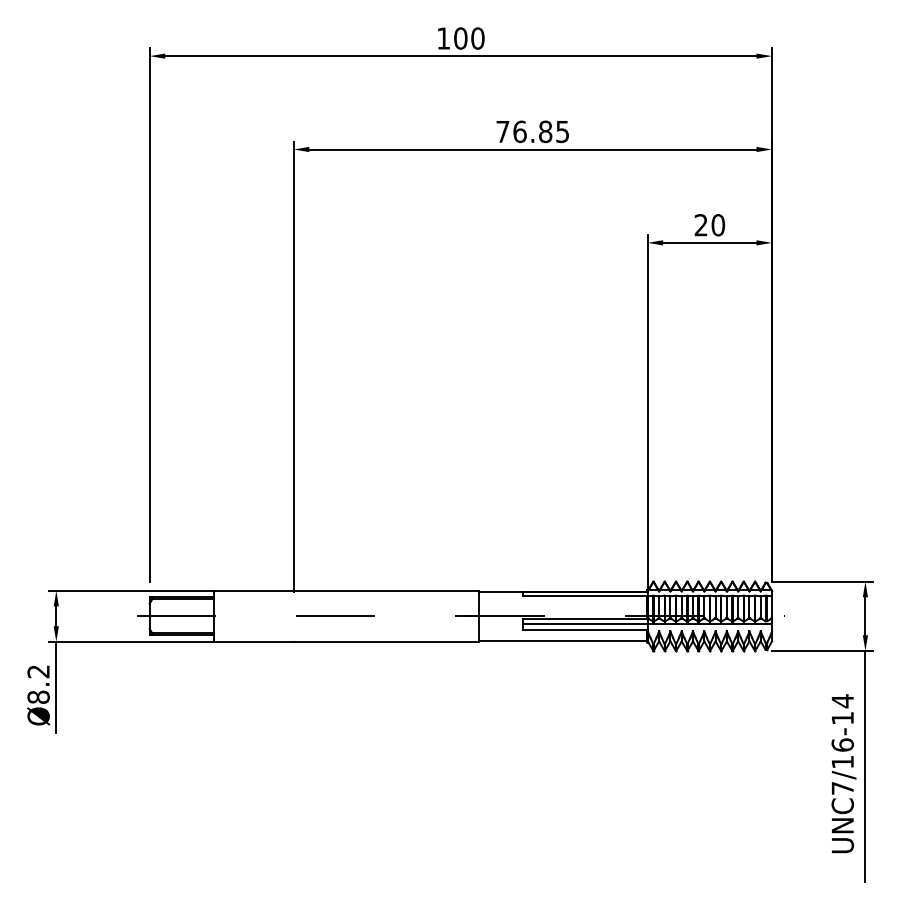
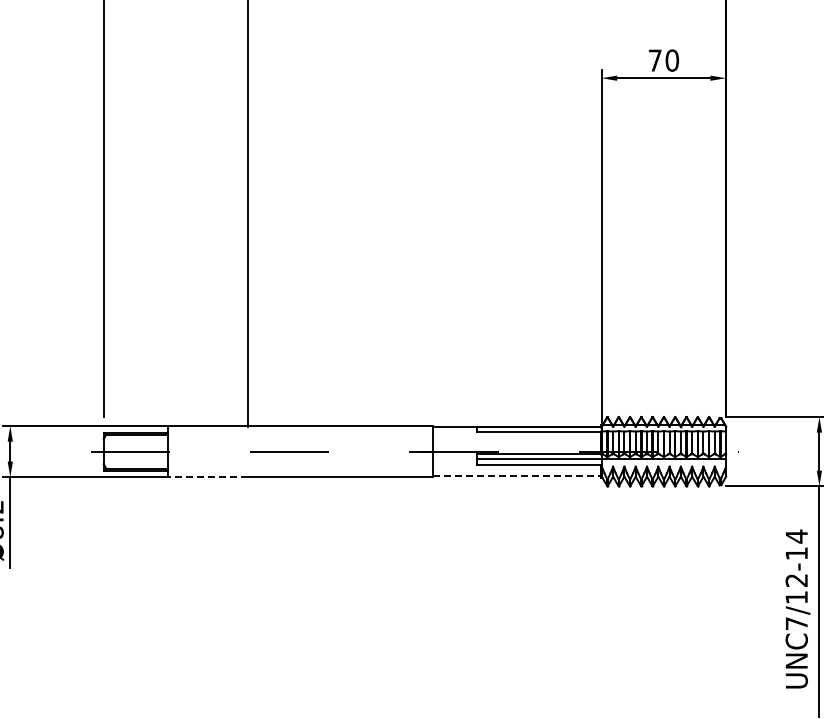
text: (700, 225) -> (654, 60), 20 -> 70
line: (563, 640) -> (517, 475), solid -> dashed
line: (254, 641) -> (208, 476), solid -> dashed
text: (842, 744) -> (796, 579), UNC7/16-14 -> UNC7/12-14

